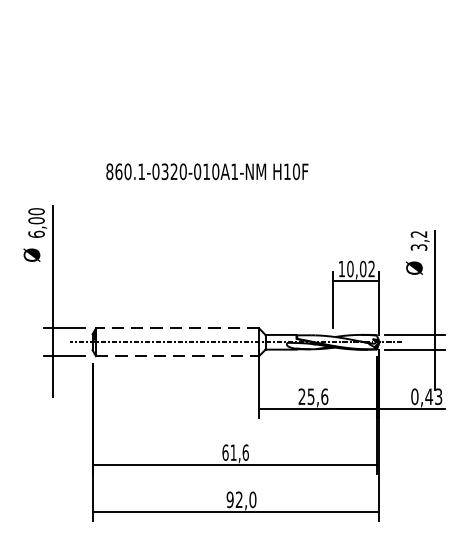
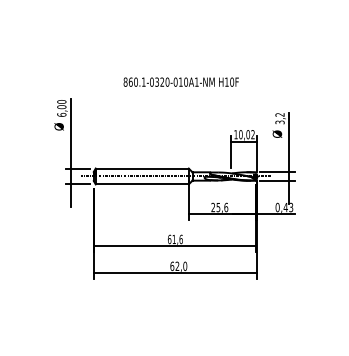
text: (206, 170) -> (180, 81), moved
line: (177, 328) -> (142, 168), dashed -> solid
line: (177, 356) -> (142, 184), dashed -> solid
text: (230, 498) -> (172, 265), 92,0 -> 62,0

